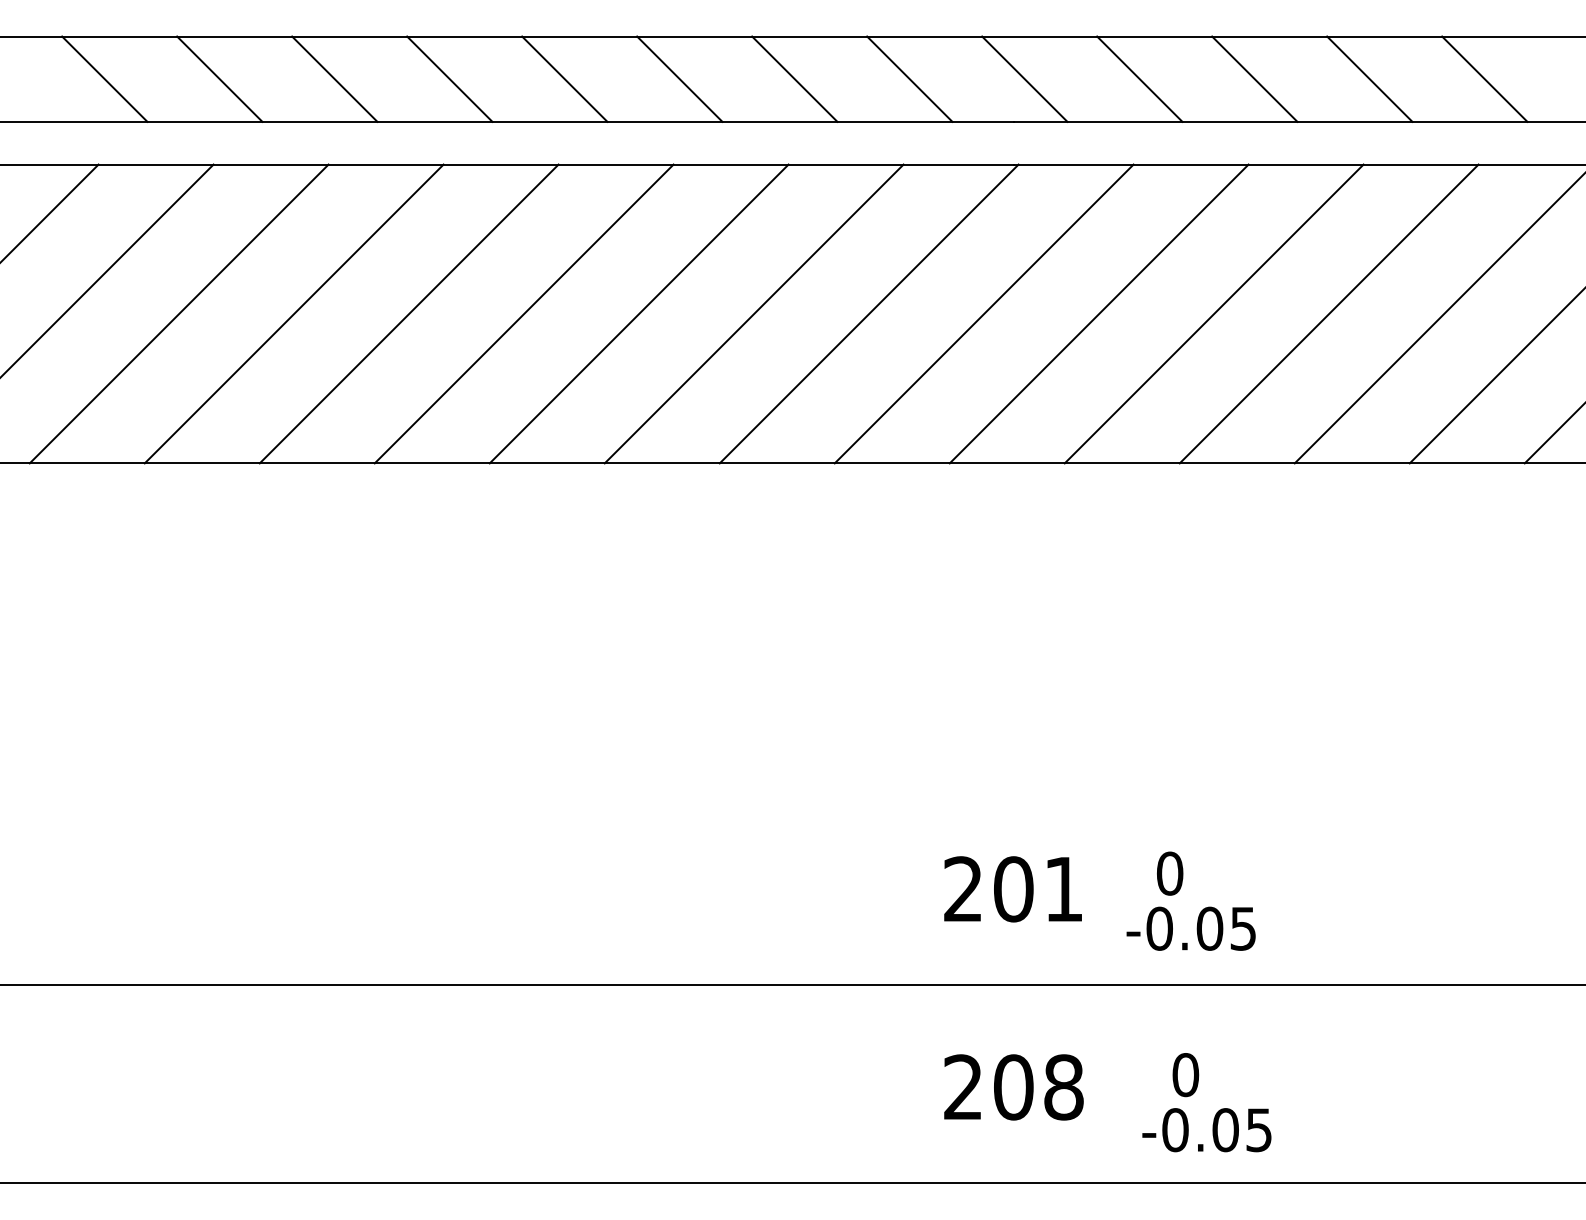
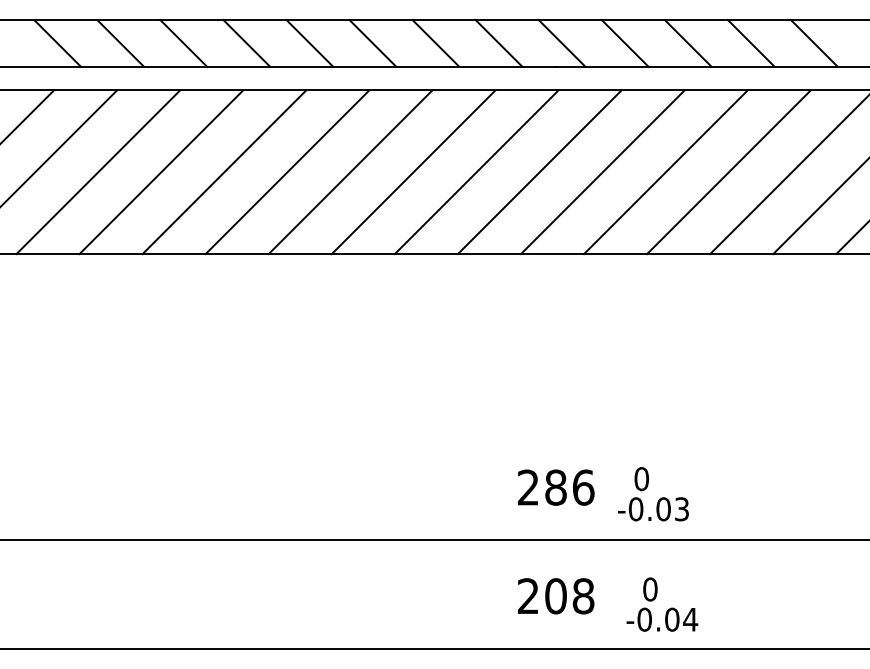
text: (1038, 889) -> (569, 487), 201 -> 286
text: (1242, 927) -> (681, 508), -0.05 -> -0.03
text: (1258, 1129) -> (690, 619), -0.05 -> -0.04

